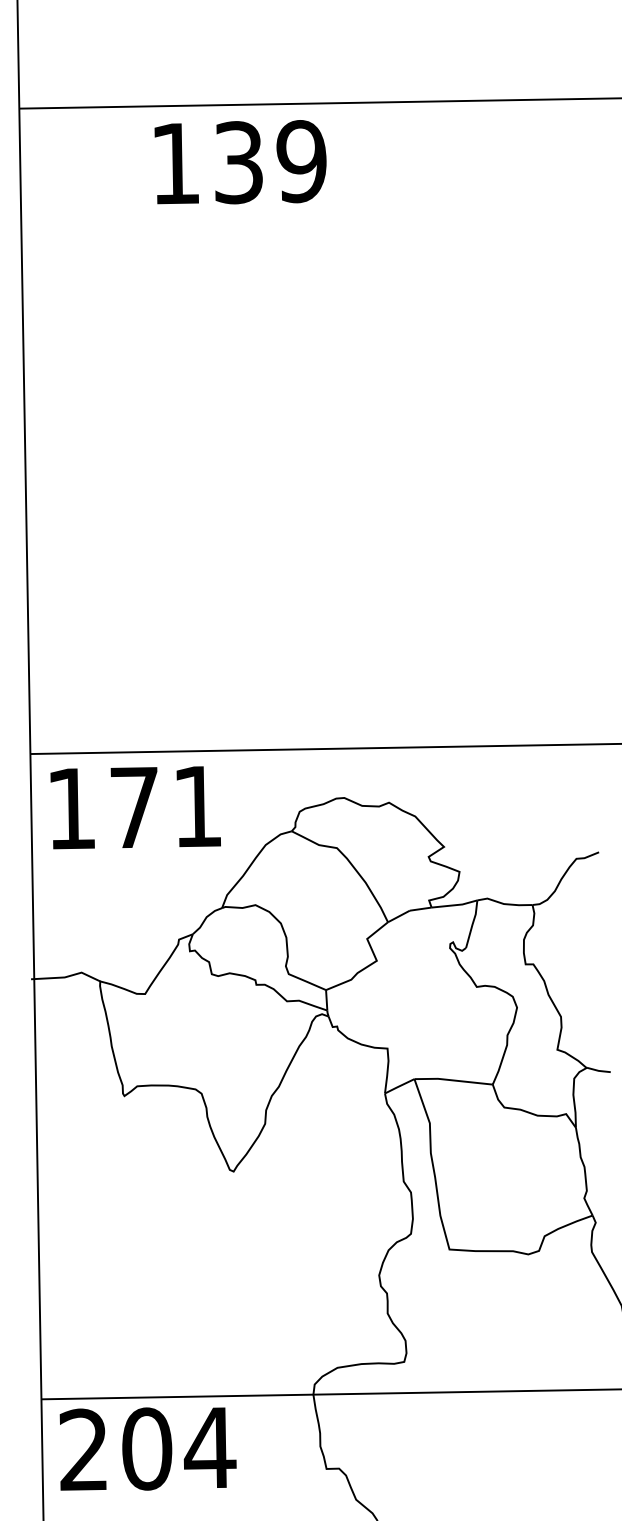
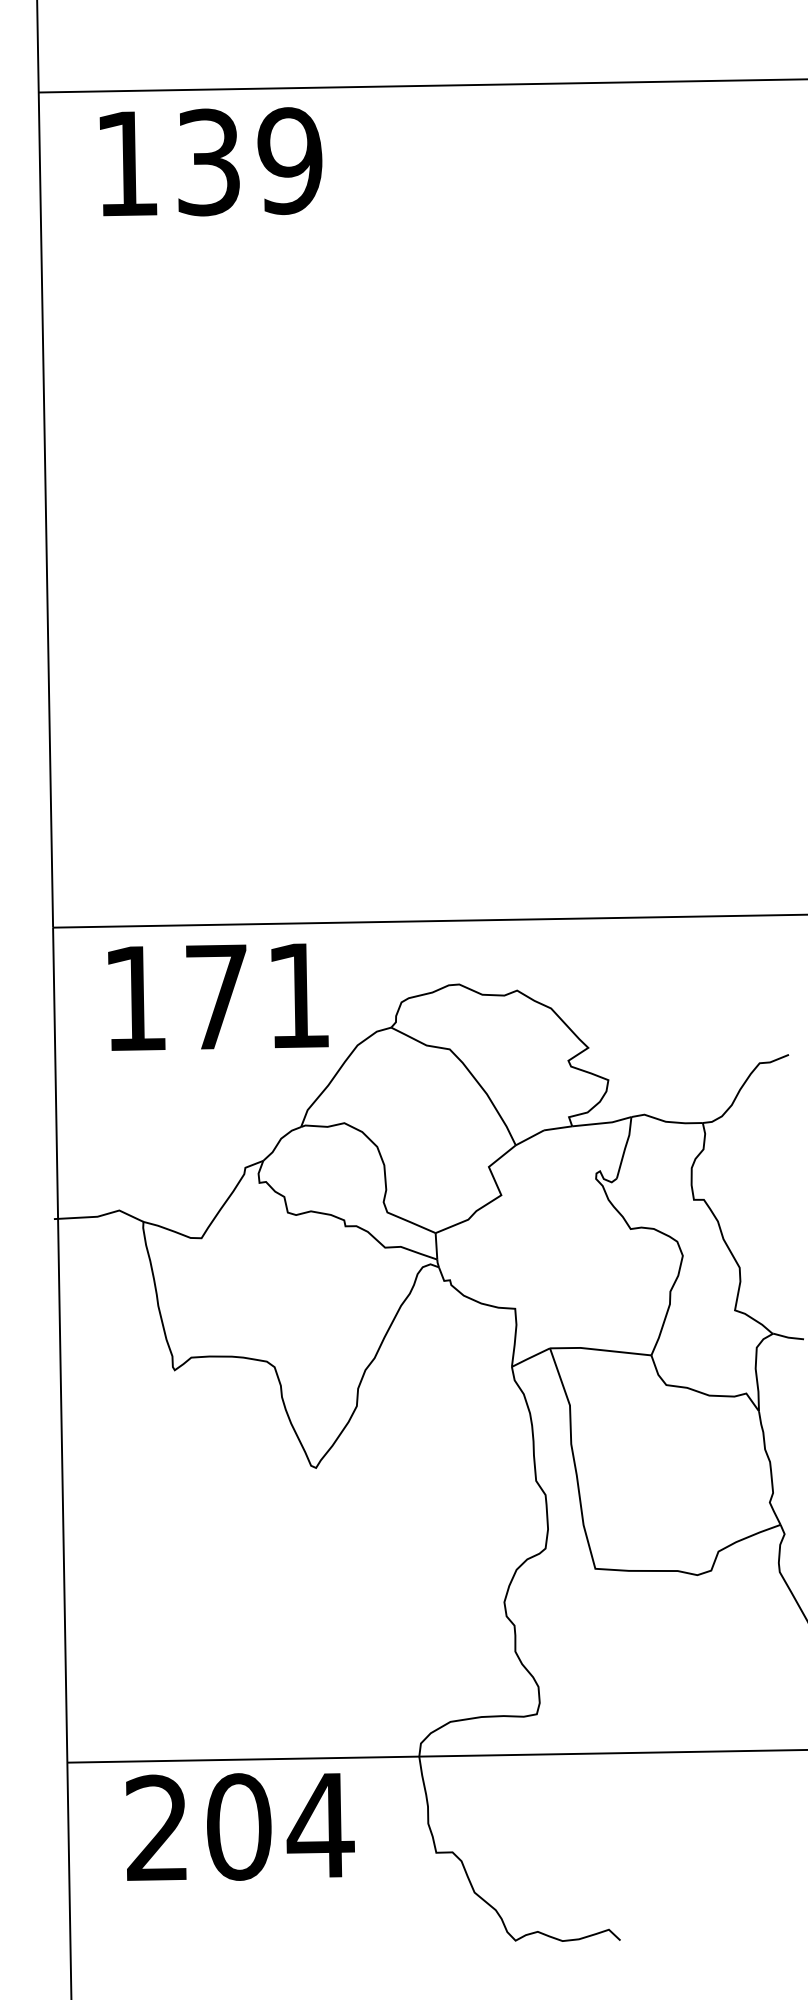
text: (240, 161) -> (210, 161), moved
text: (135, 807) -> (218, 996), moved
text: (148, 1448) -> (240, 1826), moved

